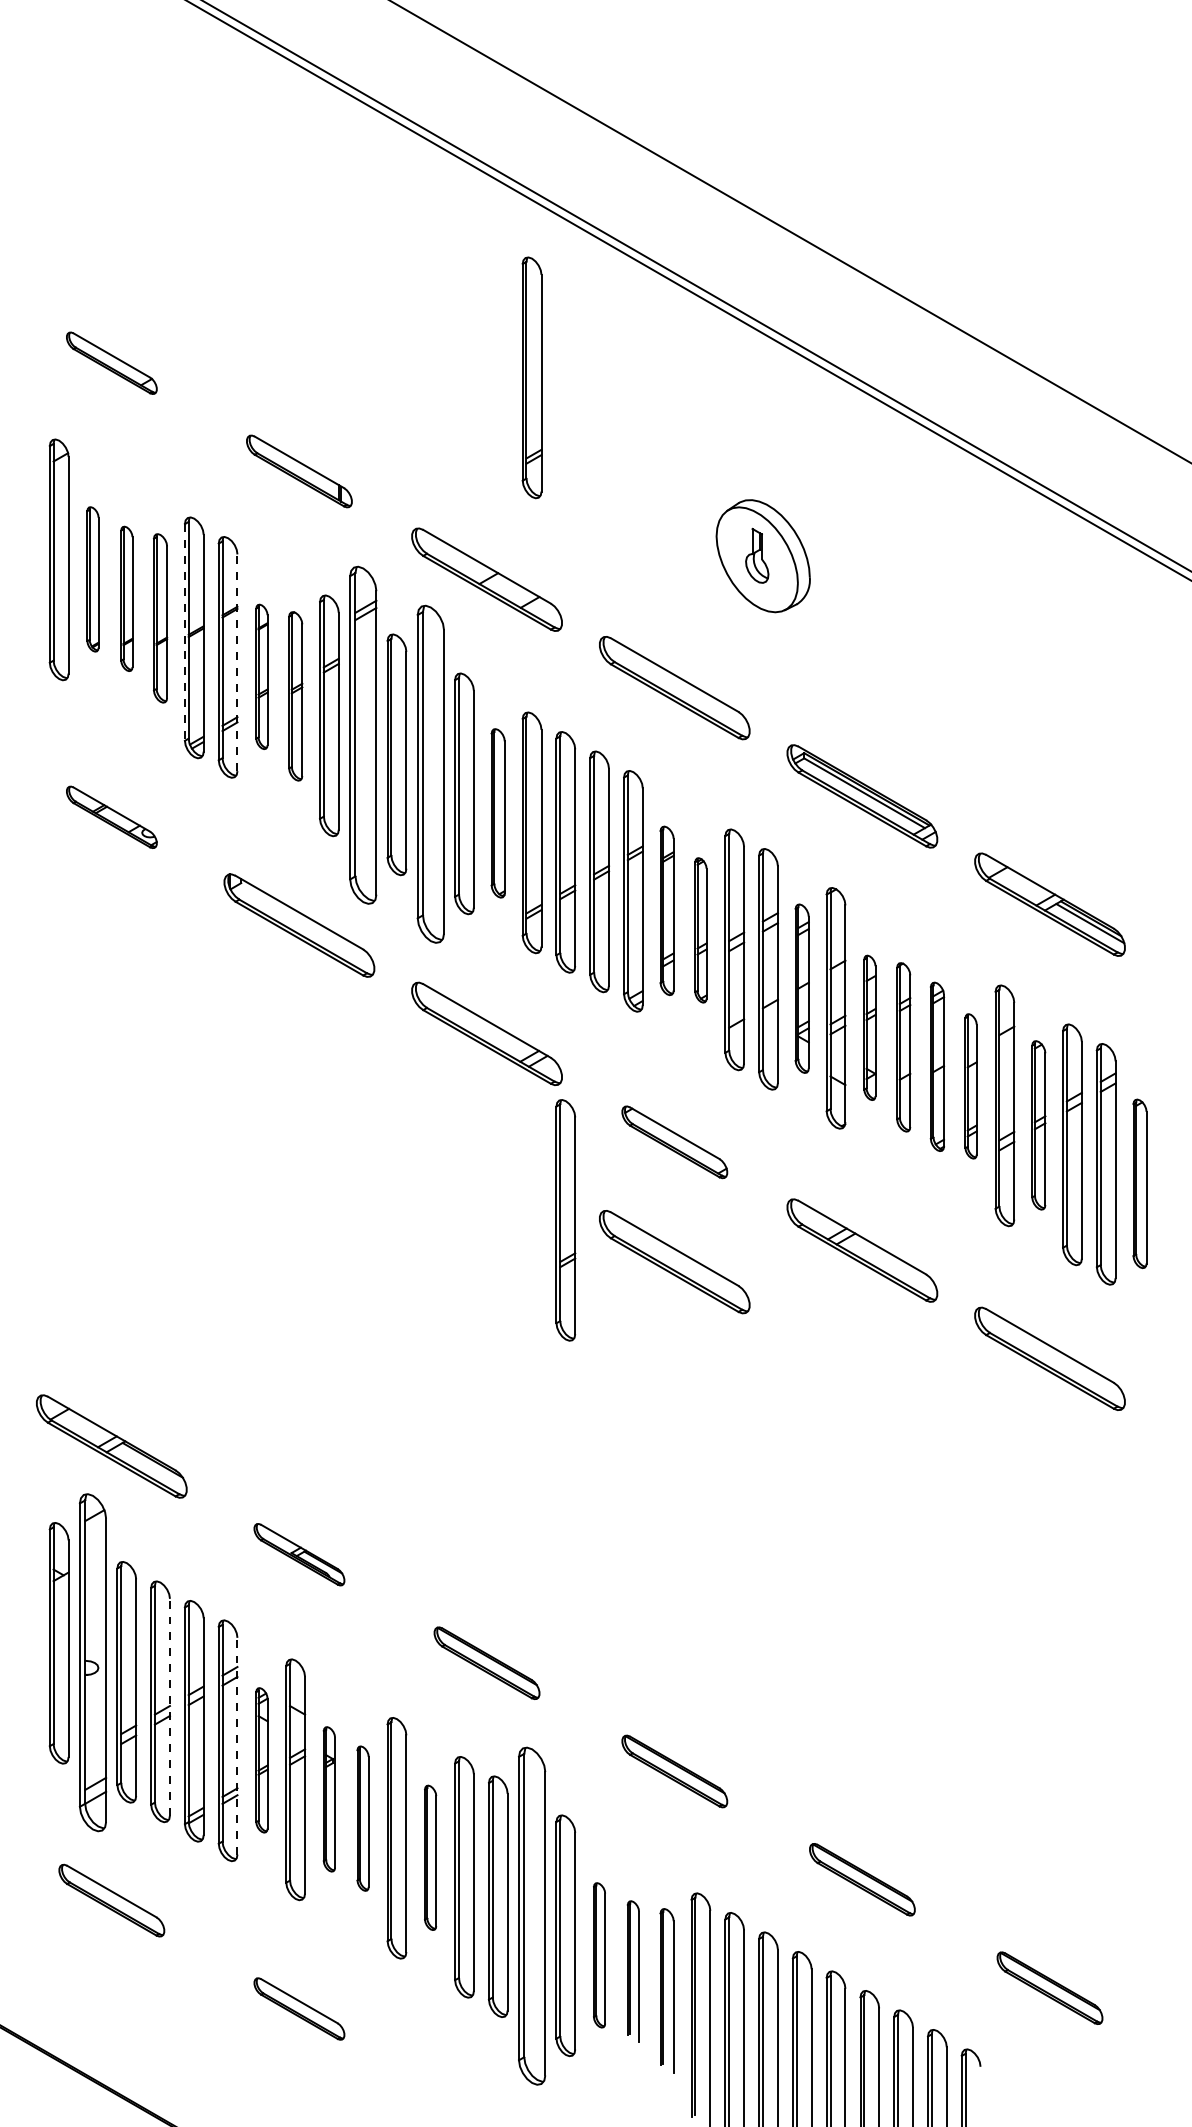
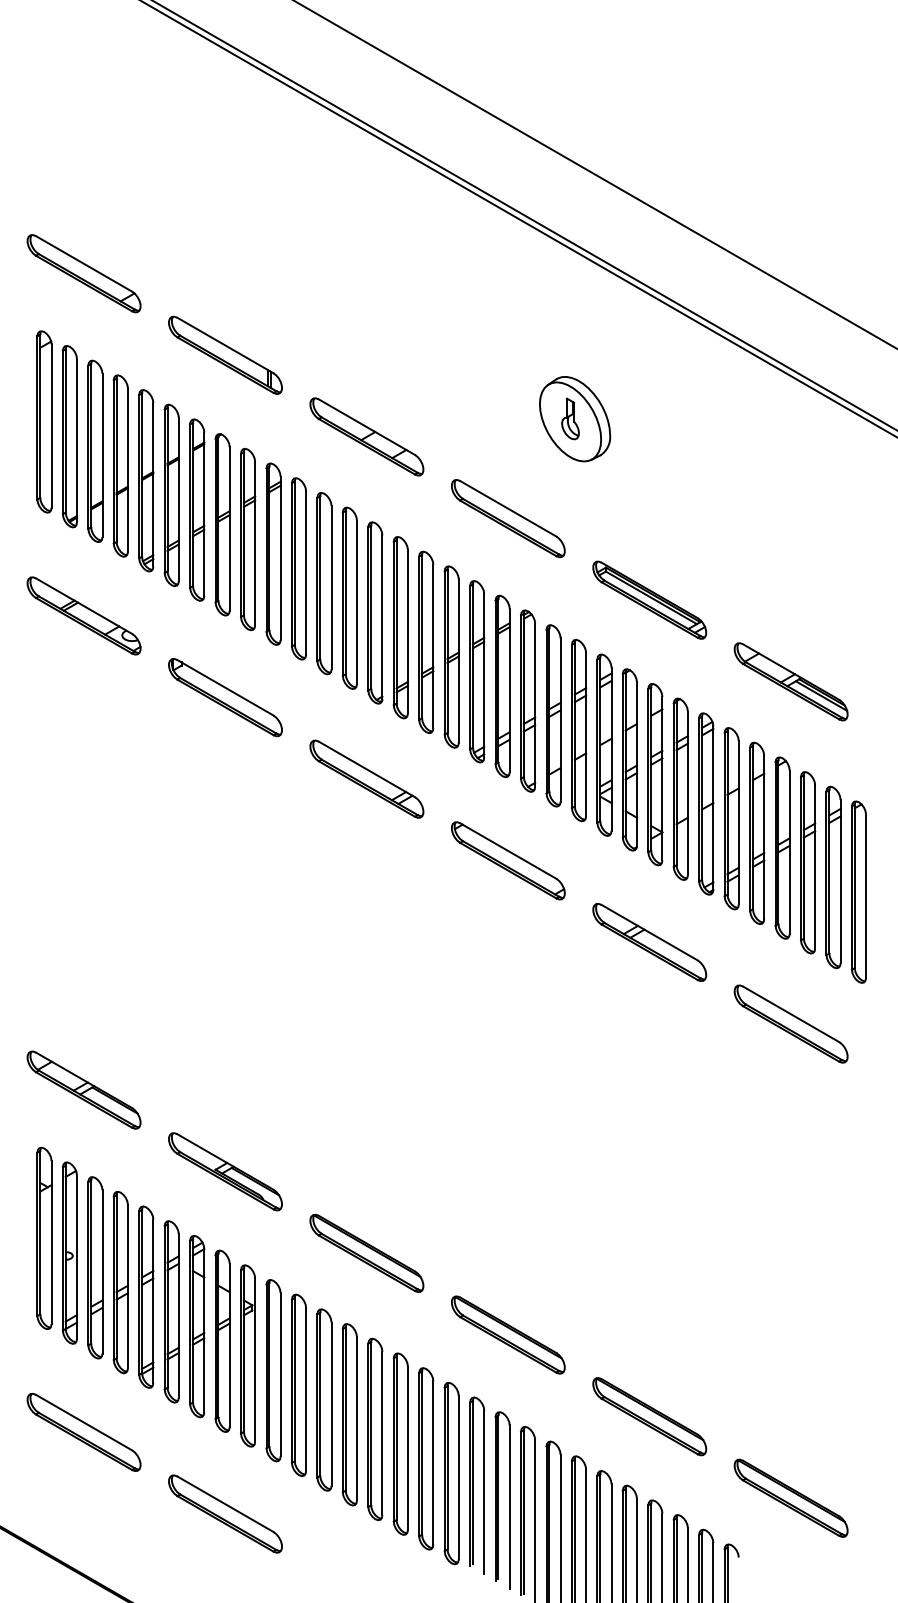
part: (111, 363) -> (83, 273), size x1.67
part: (531, 377) -> (400, 284), removed
part: (299, 471) -> (225, 355), size x1.43
part: (92, 579) -> (69, 436), size x1.67
part: (126, 598) -> (95, 451), size x1.67
part: (160, 618) -> (120, 466), size x1.43
line: (184, 632) -> (138, 476), dashed -> solid
line: (237, 662) -> (178, 499), dashed -> solid
part: (261, 676) -> (196, 509), size x1.67
part: (295, 696) -> (222, 524), size x1.43
part: (362, 735) -> (273, 554), size x0.71
part: (430, 774) -> (324, 583), size x0.71
part: (497, 813) -> (374, 613), size x1.43
part: (111, 817) -> (83, 616), size x1.67
part: (666, 910) -> (502, 686), size x1.43
part: (700, 930) -> (527, 701), size x1.67
part: (801, 988) -> (603, 744), size x1.43
part: (869, 1027) -> (655, 774), size x1.67
part: (903, 1047) -> (680, 789), size x1.43
part: (937, 1066) -> (706, 803), size x1.43
part: (970, 1086) -> (731, 818), size x1.67
part: (1038, 1125) -> (782, 848), size x1.43
part: (674, 1142) -> (508, 861), size x1.43
part: (1139, 1183) -> (858, 891), size x1.43
part: (565, 1220) -> (426, 919), removed
part: (674, 1262) -> (508, 951), removed
part: (299, 1554) -> (225, 1171), size x1.67
part: (92, 1662) -> (69, 1252), size x0.71
part: (486, 1663) -> (366, 1253), size x1.43
line: (169, 1706) -> (127, 1286), dashed -> solid
line: (237, 1745) -> (178, 1315), dashed -> solid
part: (261, 1760) -> (196, 1326), size x1.67
part: (674, 1771) -> (508, 1335), size x1.43
part: (329, 1799) -> (248, 1356), size x1.67
part: (362, 1818) -> (273, 1370), size x1.67
part: (430, 1857) -> (324, 1399), size x1.67
part: (862, 1879) -> (649, 1416), size x1.43
part: (111, 1900) -> (83, 1432), size x1.43
part: (531, 1916) -> (400, 1444), size x0.71
part: (599, 1955) -> (451, 1473), size x1.67
part: (633, 1971) -> (477, 1485), size x1.67
part: (1049, 1988) -> (790, 1498), size x1.43
part: (666, 1990) -> (502, 1500), size x1.43
part: (299, 2008) -> (225, 1513), size x1.67

